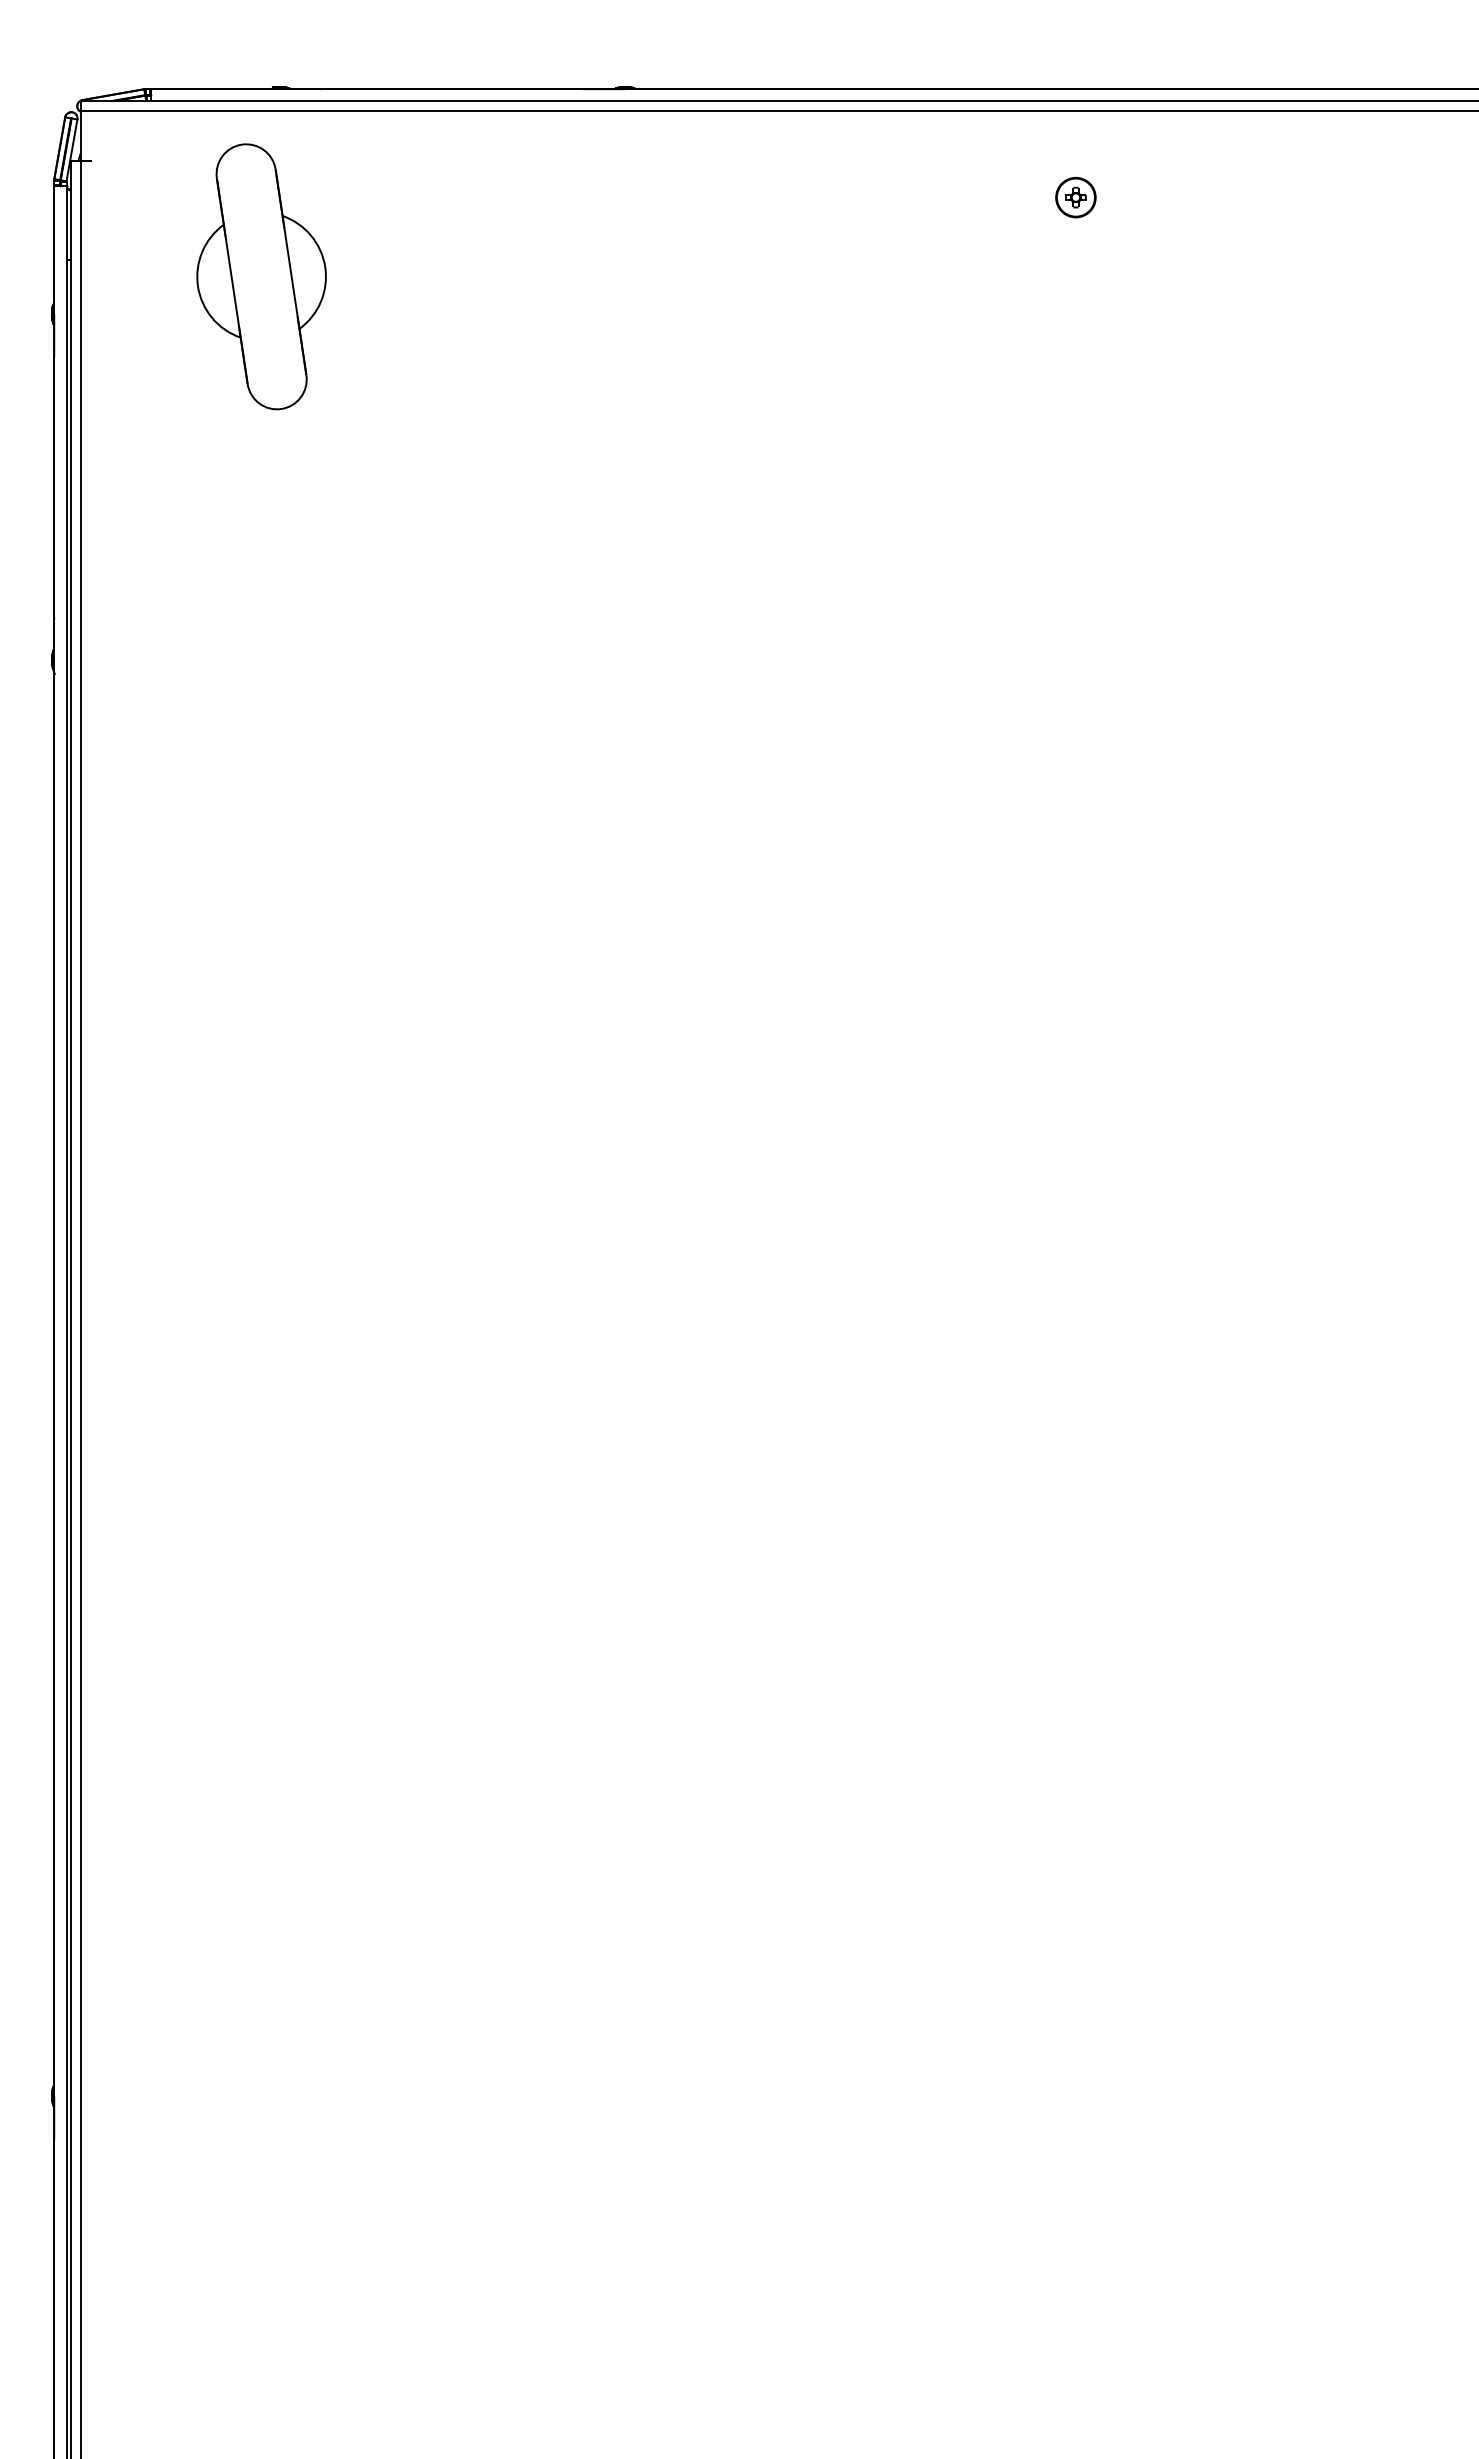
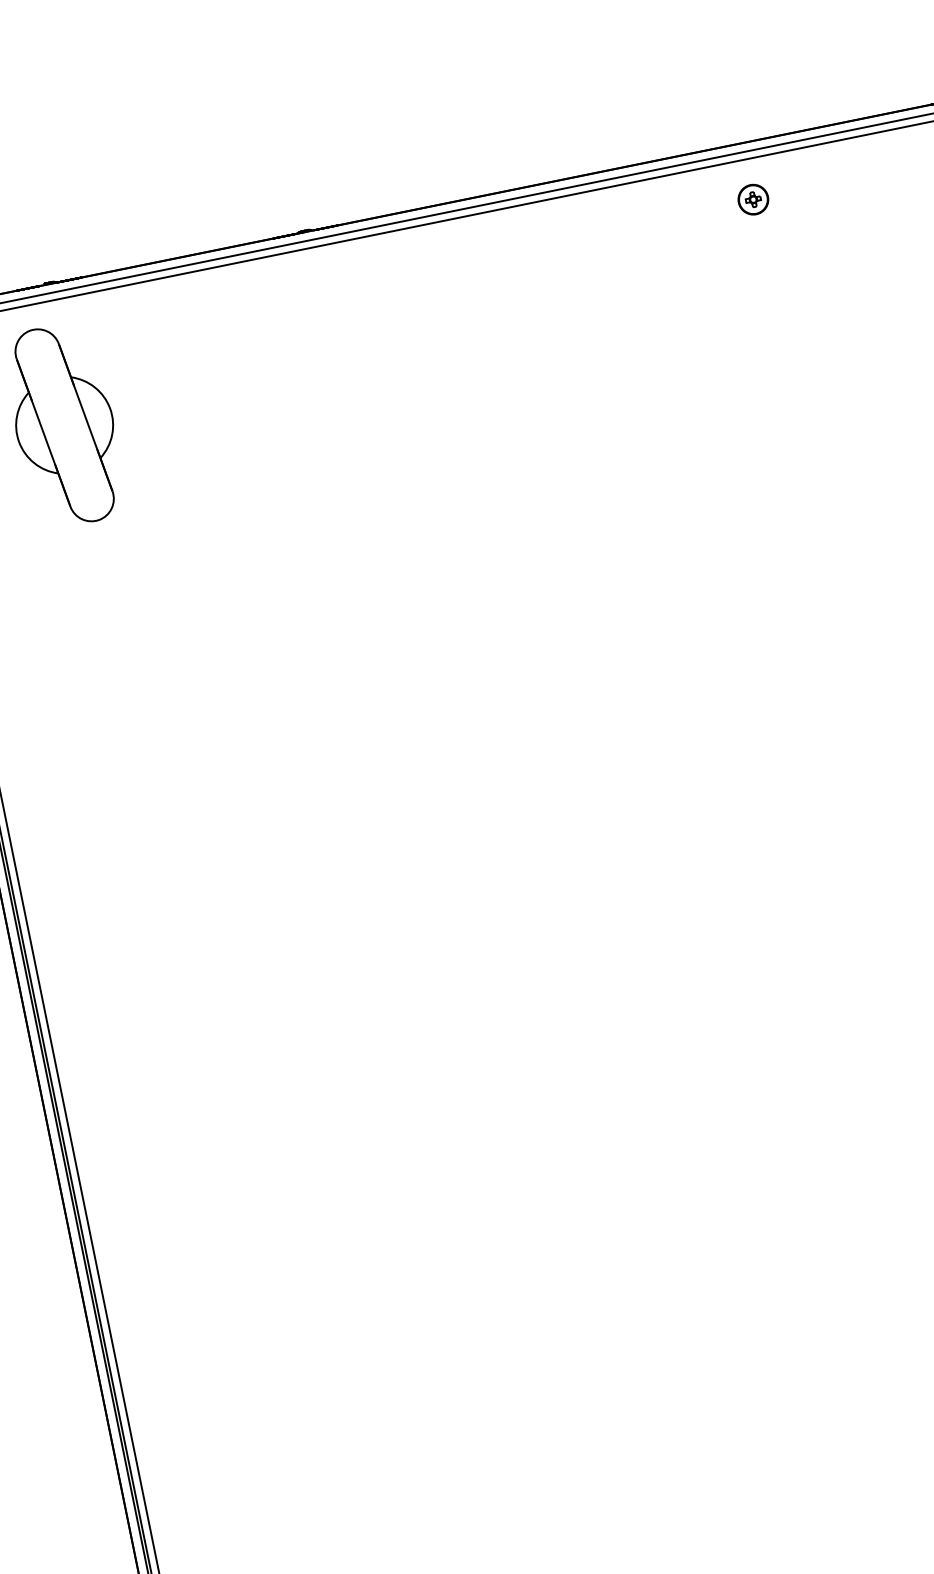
part: (1075, 197) -> (753, 199), moved

